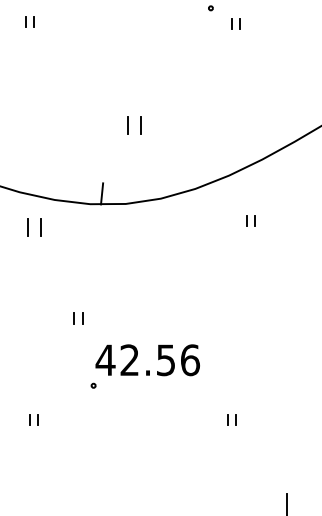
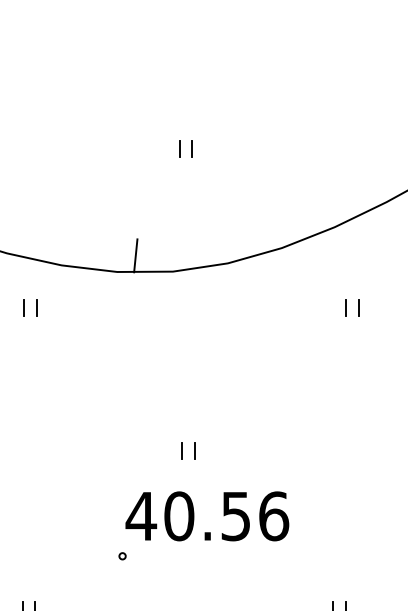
part: (133, 125) -> (184, 148), size x0.62
part: (250, 220) -> (352, 306), moved
part: (34, 226) -> (29, 306), size x0.62
part: (78, 318) -> (188, 450), moved
text: (129, 360) -> (178, 516), 42.56 -> 40.56

